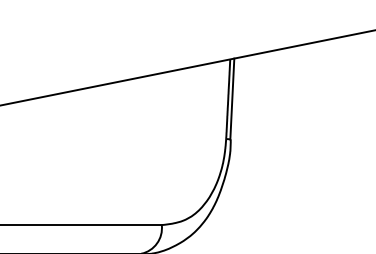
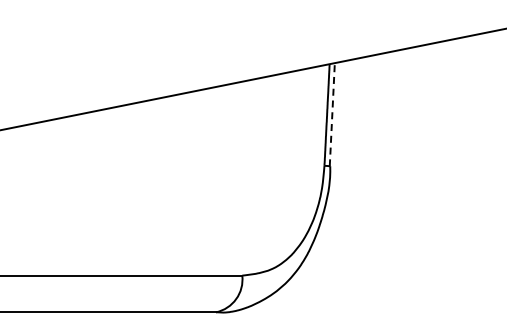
line: (232, 98) -> (332, 114), solid -> dashed

